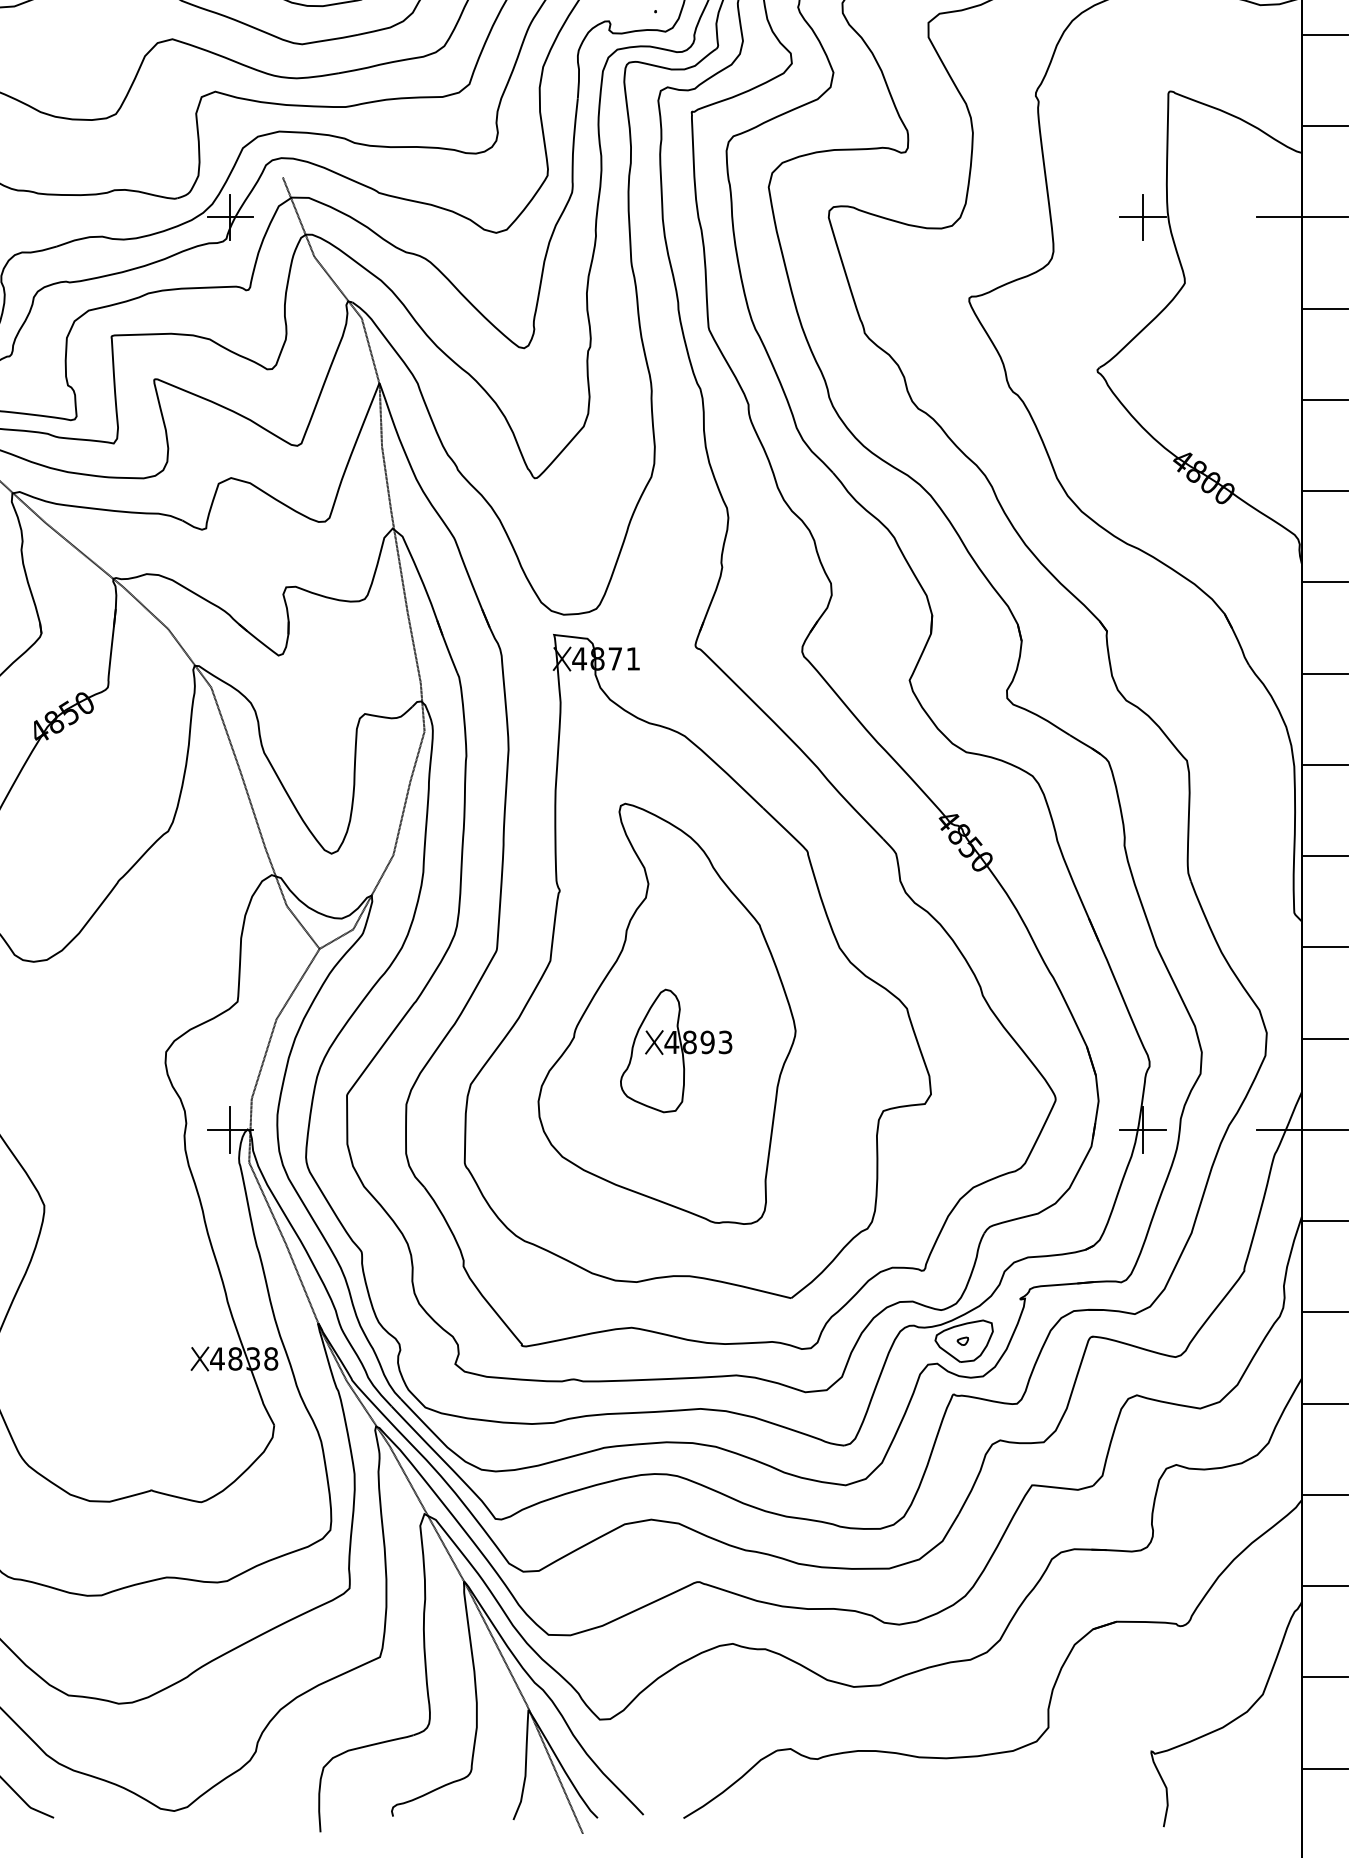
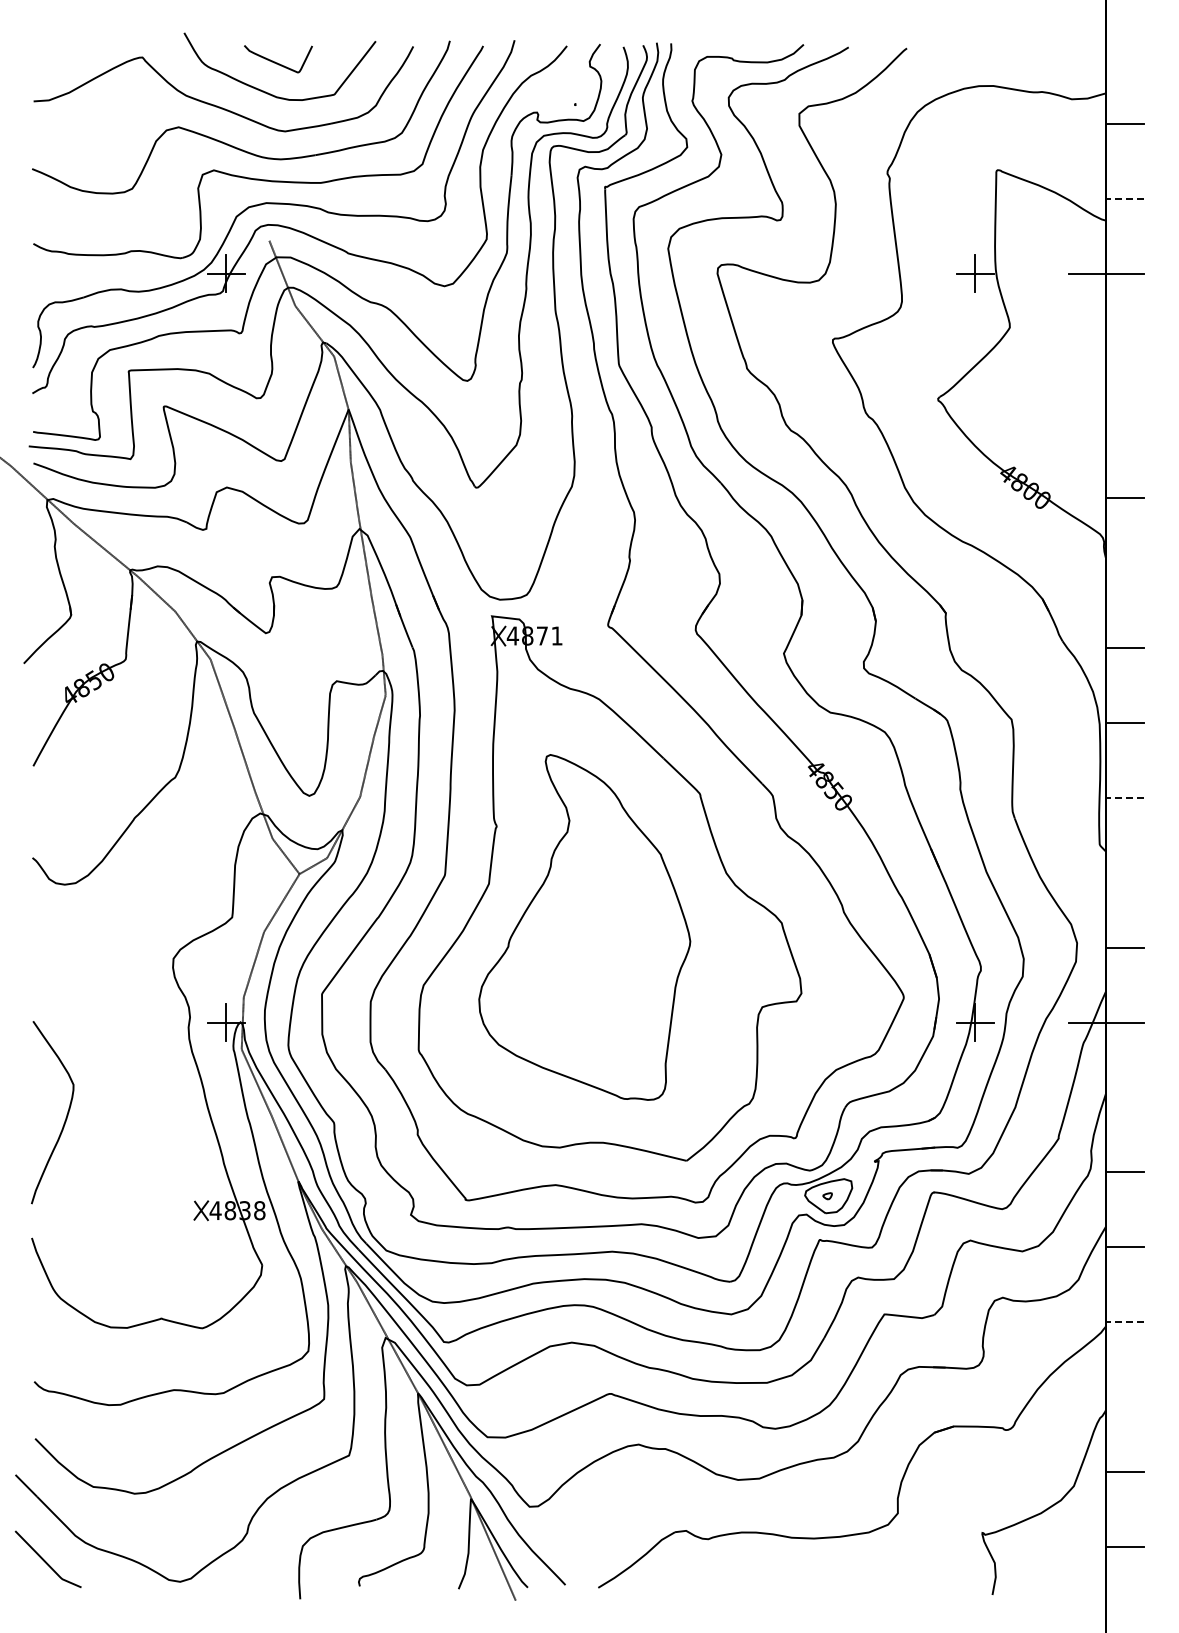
line: (1325, 125) -> (1125, 198), solid -> dashed
line: (1324, 308) -> (1124, 348), removed
line: (1324, 400) -> (1124, 423), removed
line: (1324, 582) -> (1124, 573), removed
line: (1325, 855) -> (1125, 797), solid -> dashed
line: (1324, 946) -> (1124, 872), removed
part: (676, 1050) -> (592, 957), removed
line: (1324, 1221) -> (1124, 1097), removed
line: (1325, 1495) -> (1125, 1322), solid -> dashed
line: (1324, 1586) -> (1124, 1397), removed

